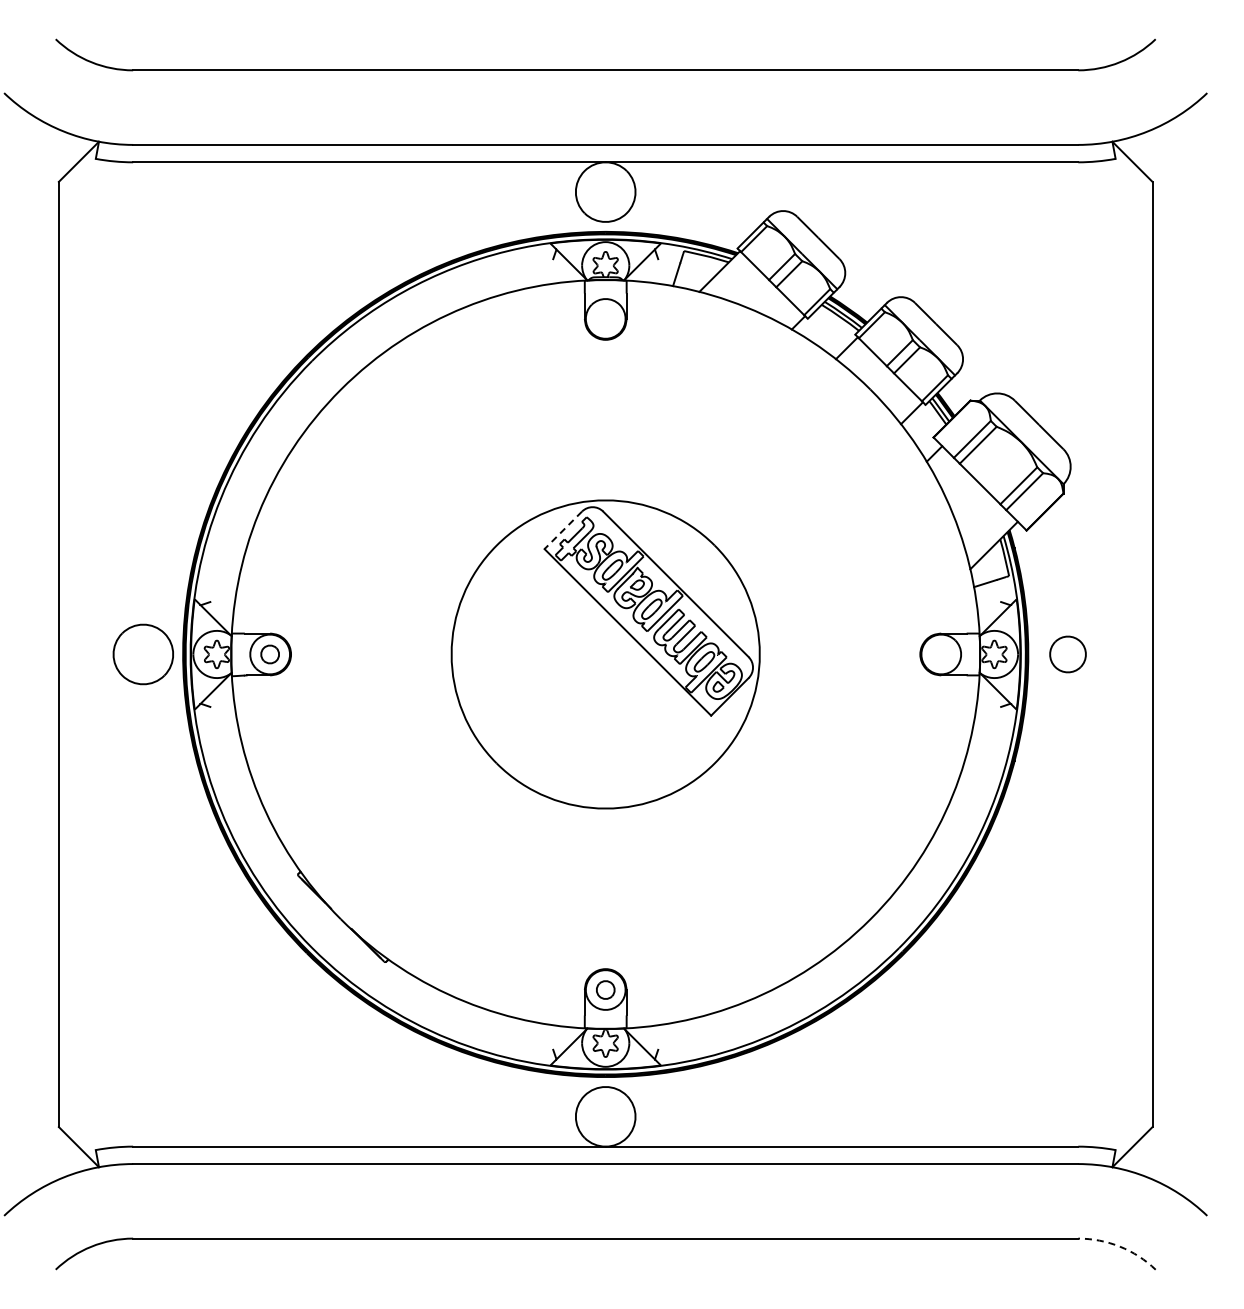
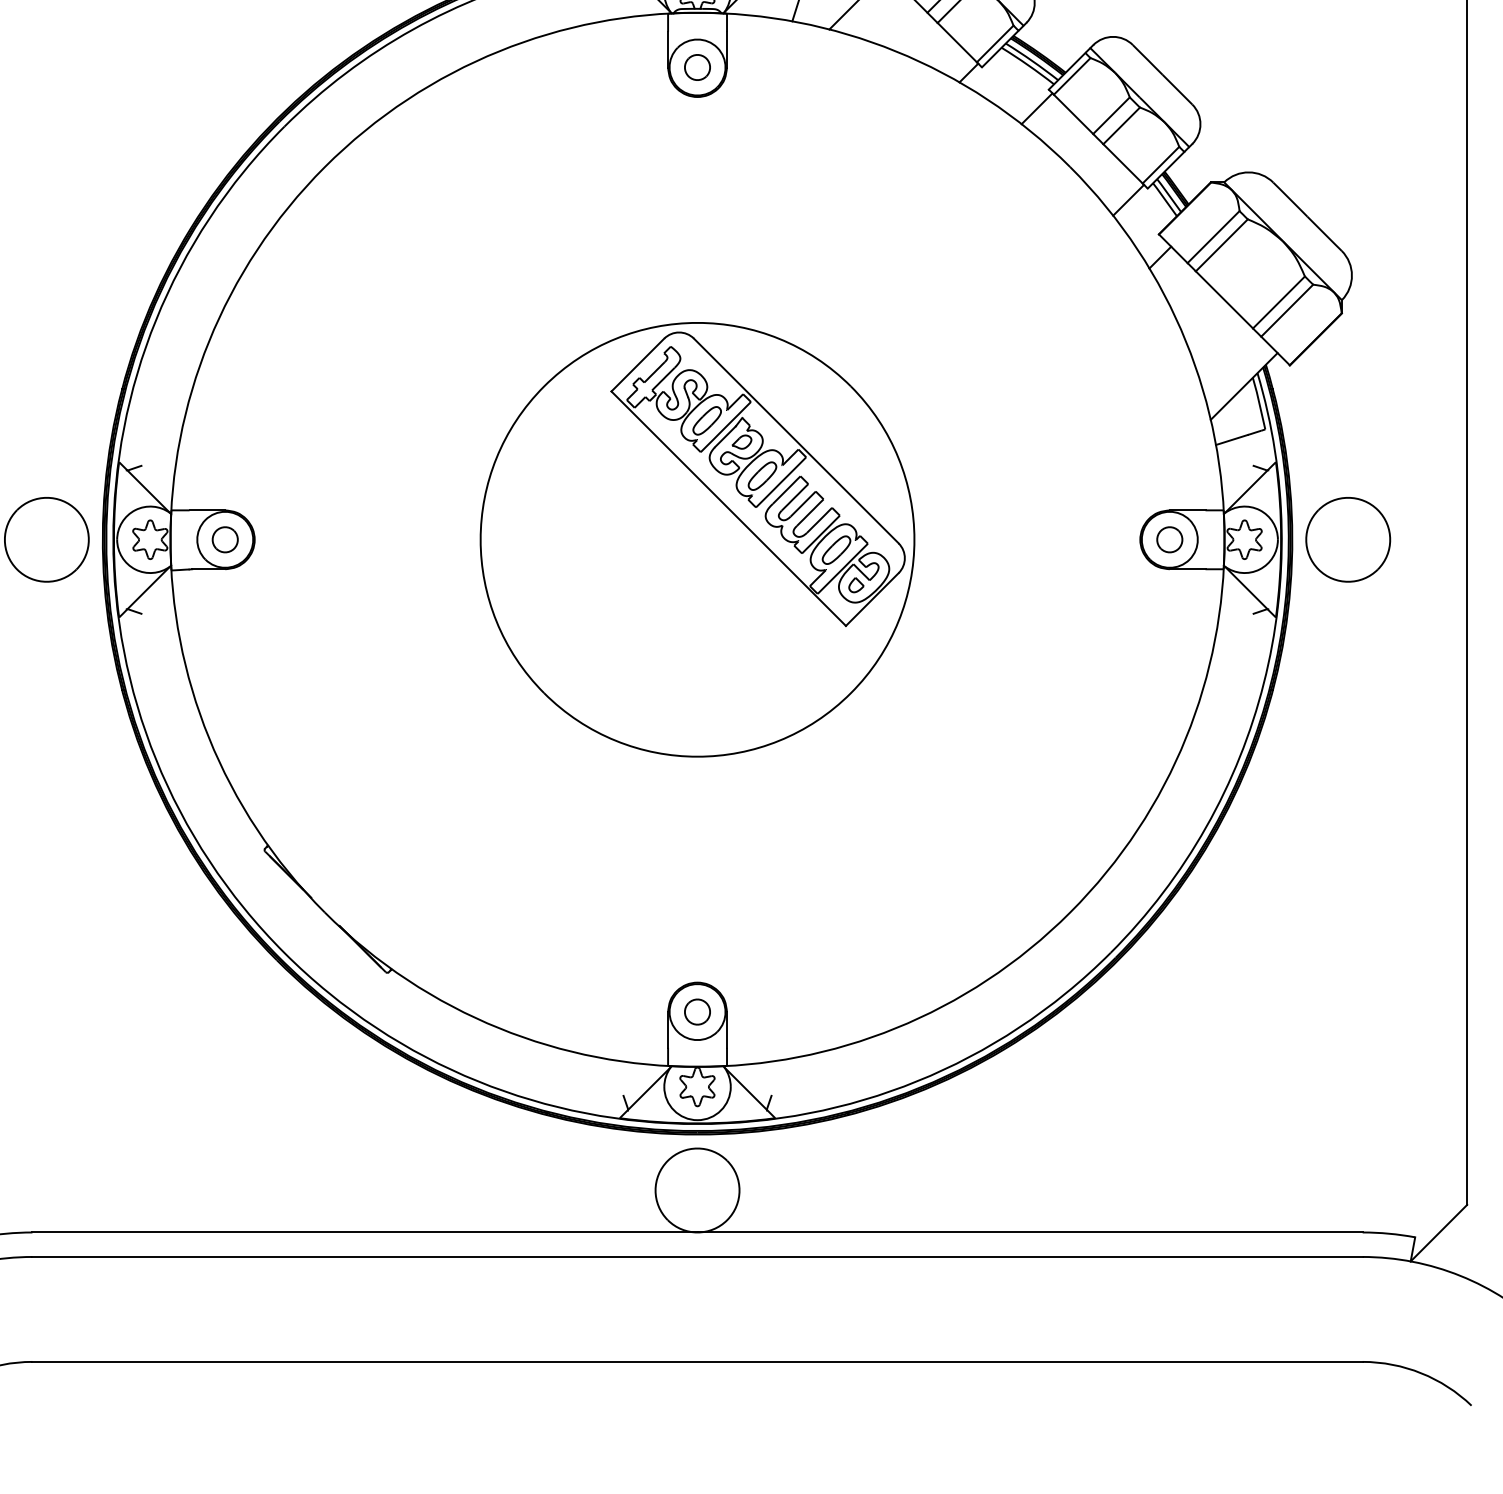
part: (605, 318) -> (697, 66), added
line: (563, 530) -> (638, 365), dashed -> solid
part: (940, 654) -> (1168, 539), added
part: (1067, 654) -> (1347, 539), size x1.67
arc: (1120, 1246) -> (1422, 1373), dashed -> solid

